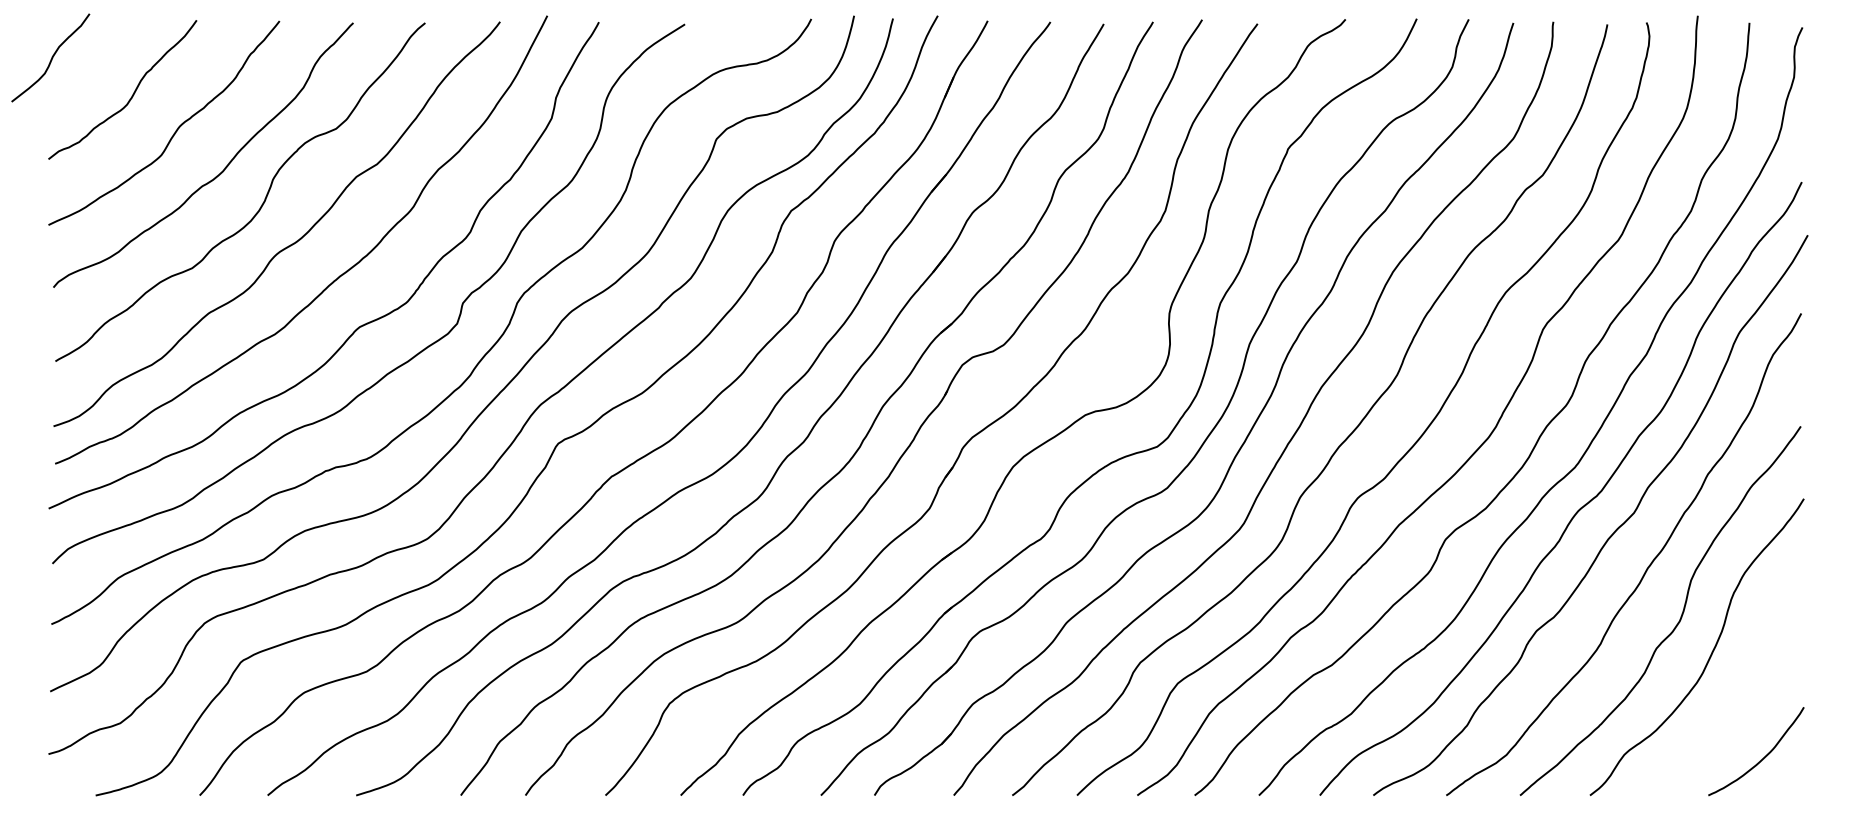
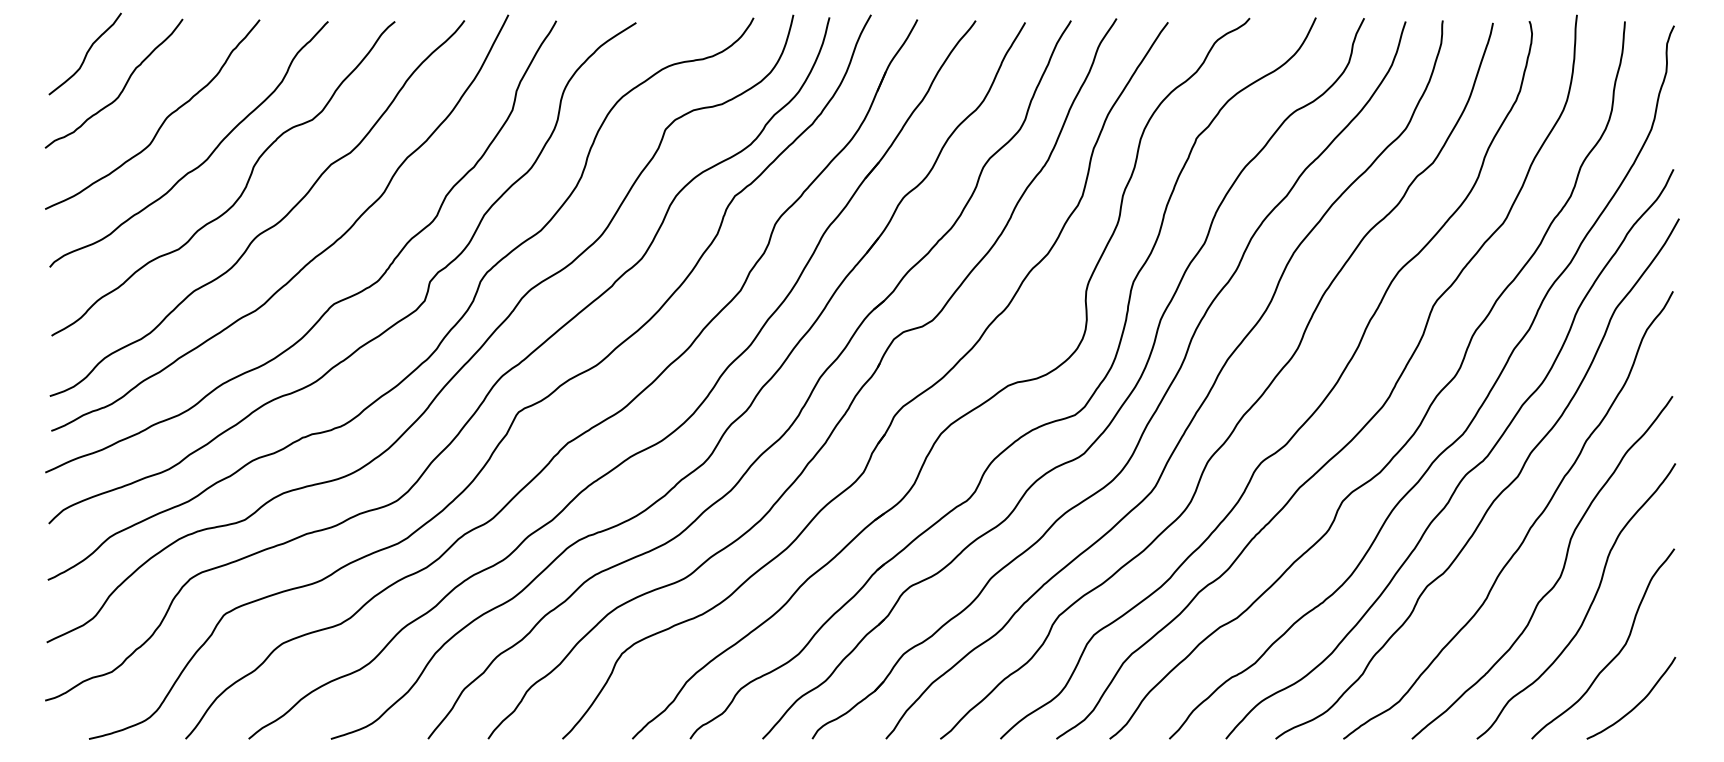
curve: (51, 57) -> (85, 53), moved
curve: (1739, 705) -> (1615, 655), added

